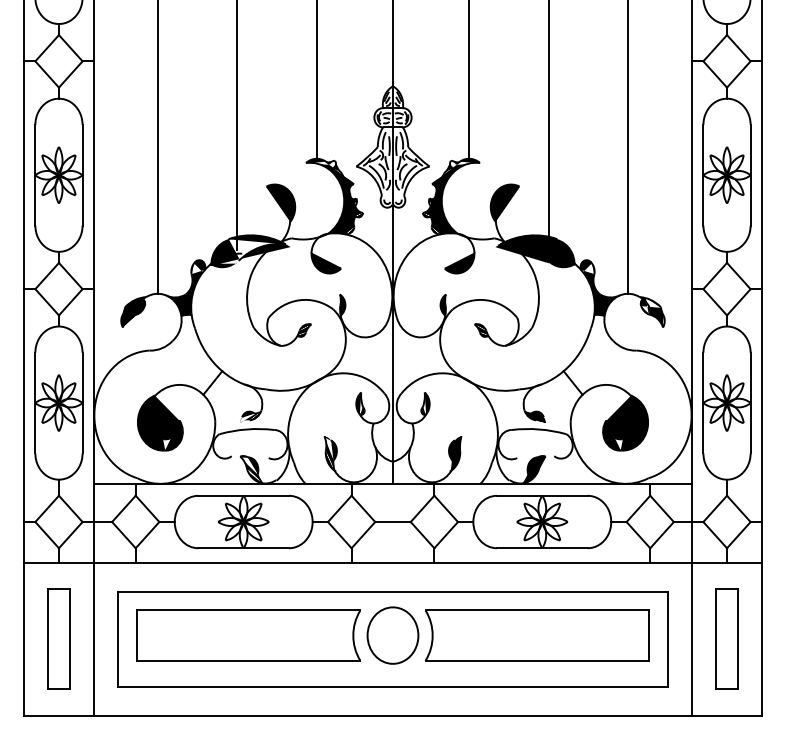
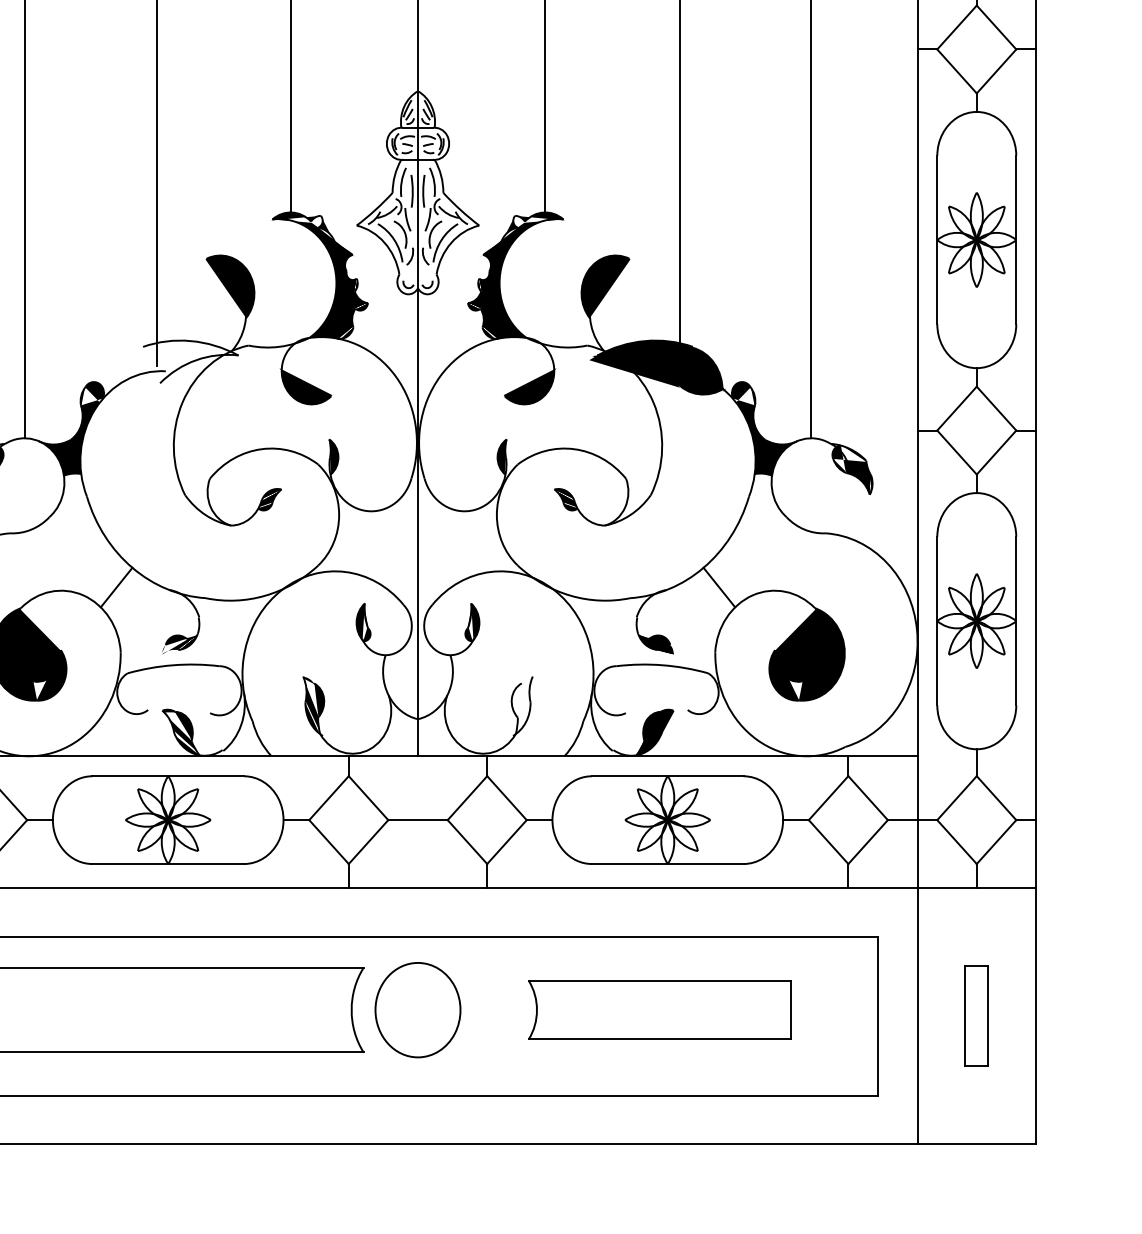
fill: (249, 251) -> (177, 367), removed
fill: (455, 453) -> (522, 705), removed
part: (537, 635) -> (659, 1009), size x0.7
part: (726, 638) -> (975, 1014), size x0.6

